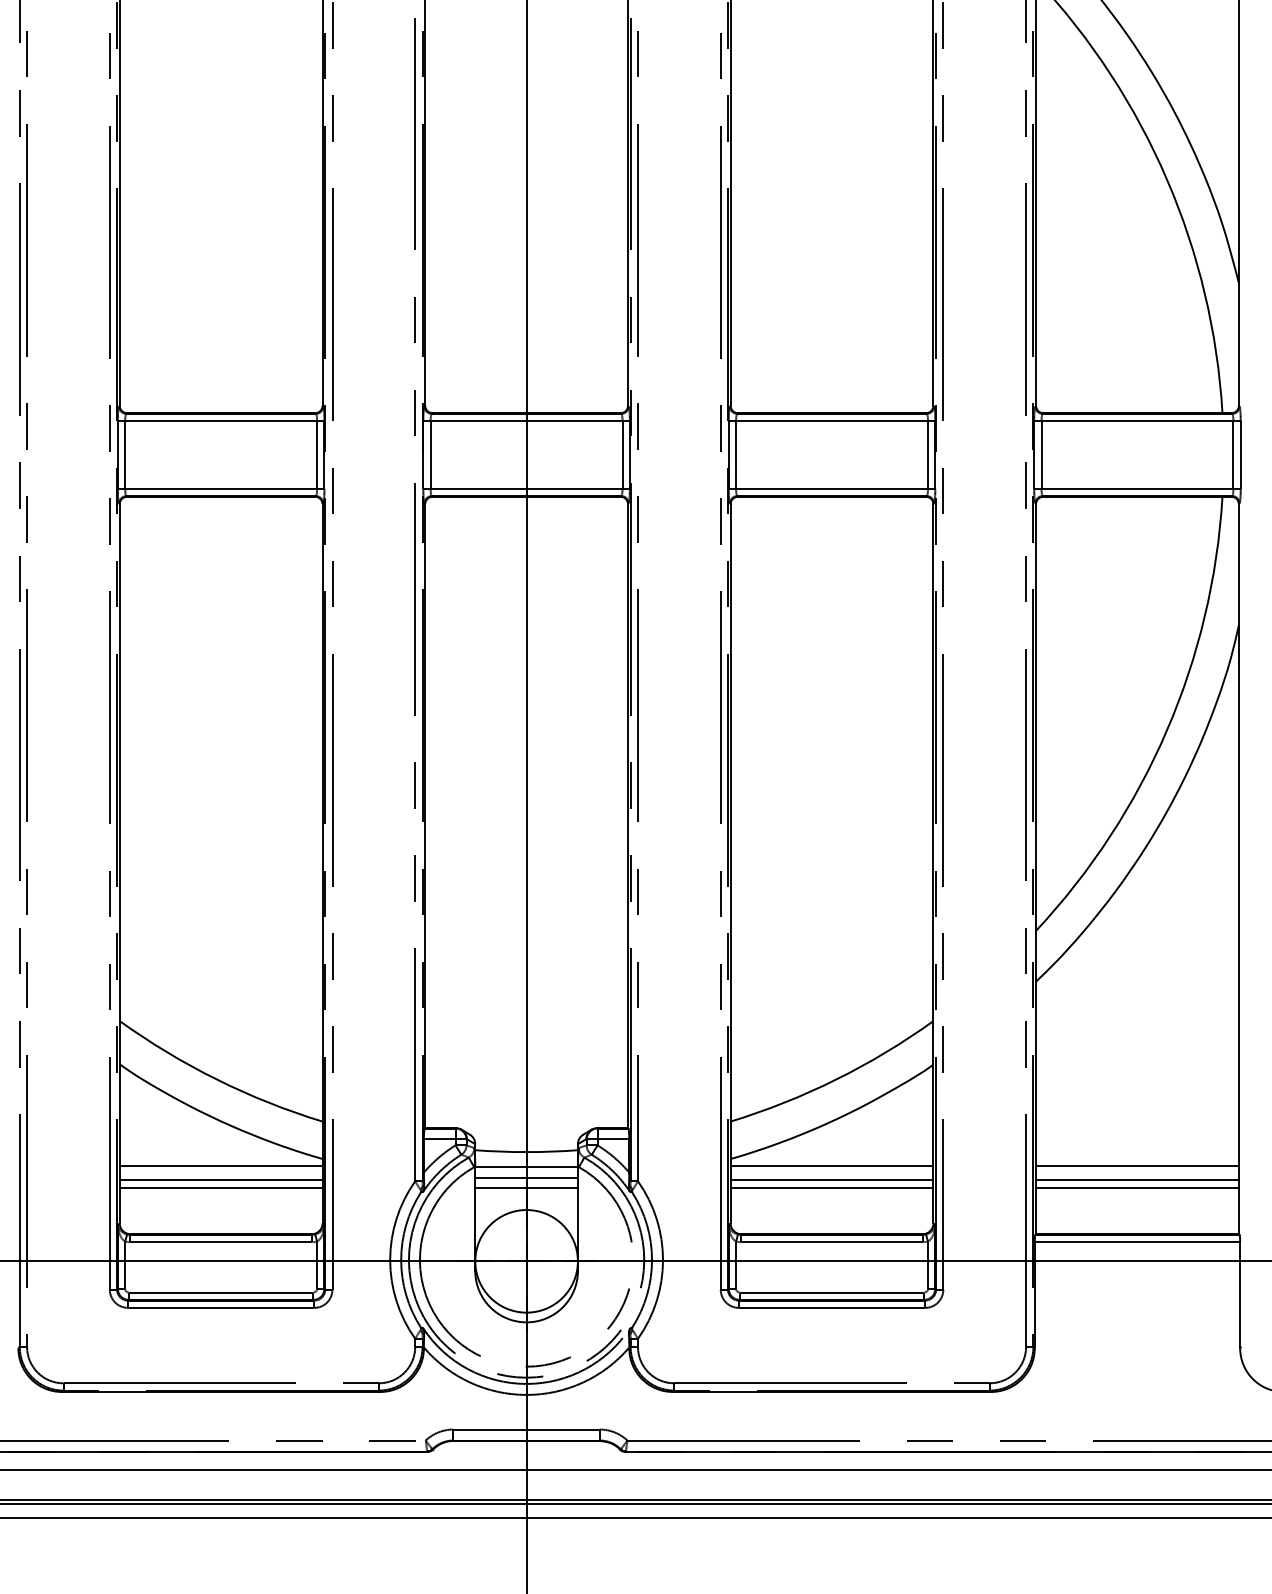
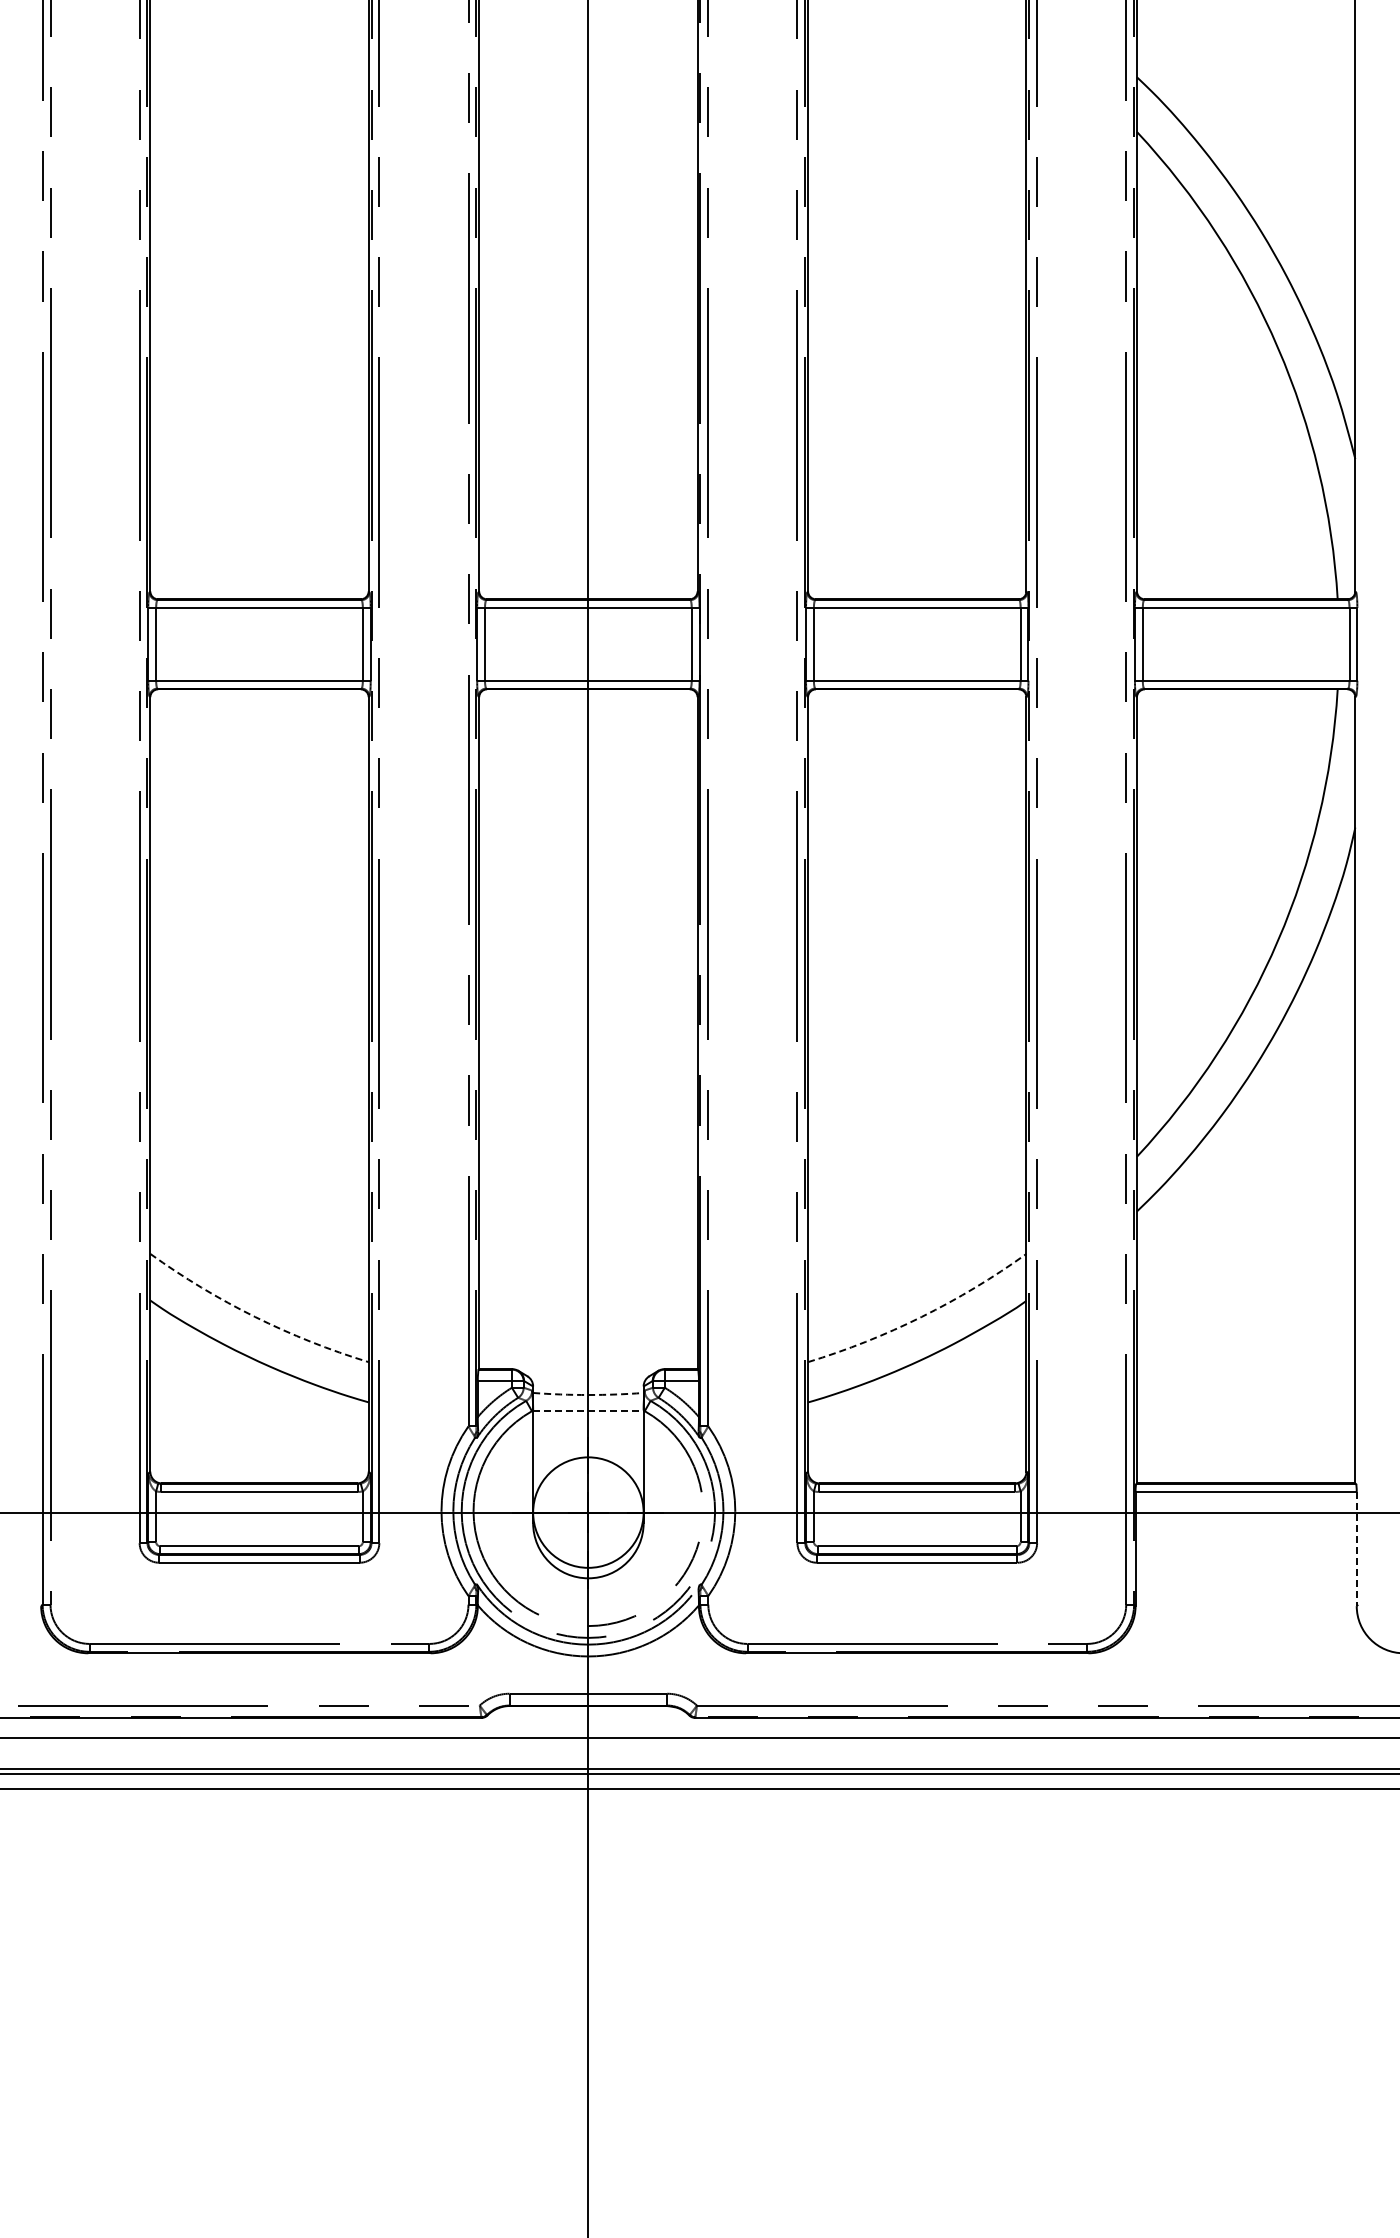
arc: (217, 1079) -> (255, 1316), solid -> dashed
arc: (835, 1079) -> (921, 1316), solid -> dashed
arc: (526, 1152) -> (588, 1395), solid -> dashed
line: (221, 1165) -> (259, 1409), removed
line: (832, 1165) -> (917, 1409), removed
line: (1136, 1165) -> (1245, 1409), removed
line: (526, 1167) -> (588, 1411), solid -> dashed
line: (526, 1178) -> (588, 1423), removed
line: (221, 1180) -> (259, 1425), removed
line: (832, 1180) -> (917, 1425), removed
line: (1136, 1180) -> (1245, 1425), removed
line: (221, 1187) -> (259, 1433), removed
line: (526, 1187) -> (588, 1433), removed
line: (832, 1187) -> (917, 1433), removed
line: (1136, 1187) -> (1245, 1433), removed
line: (1239, 1295) -> (1356, 1549), solid -> dashed

